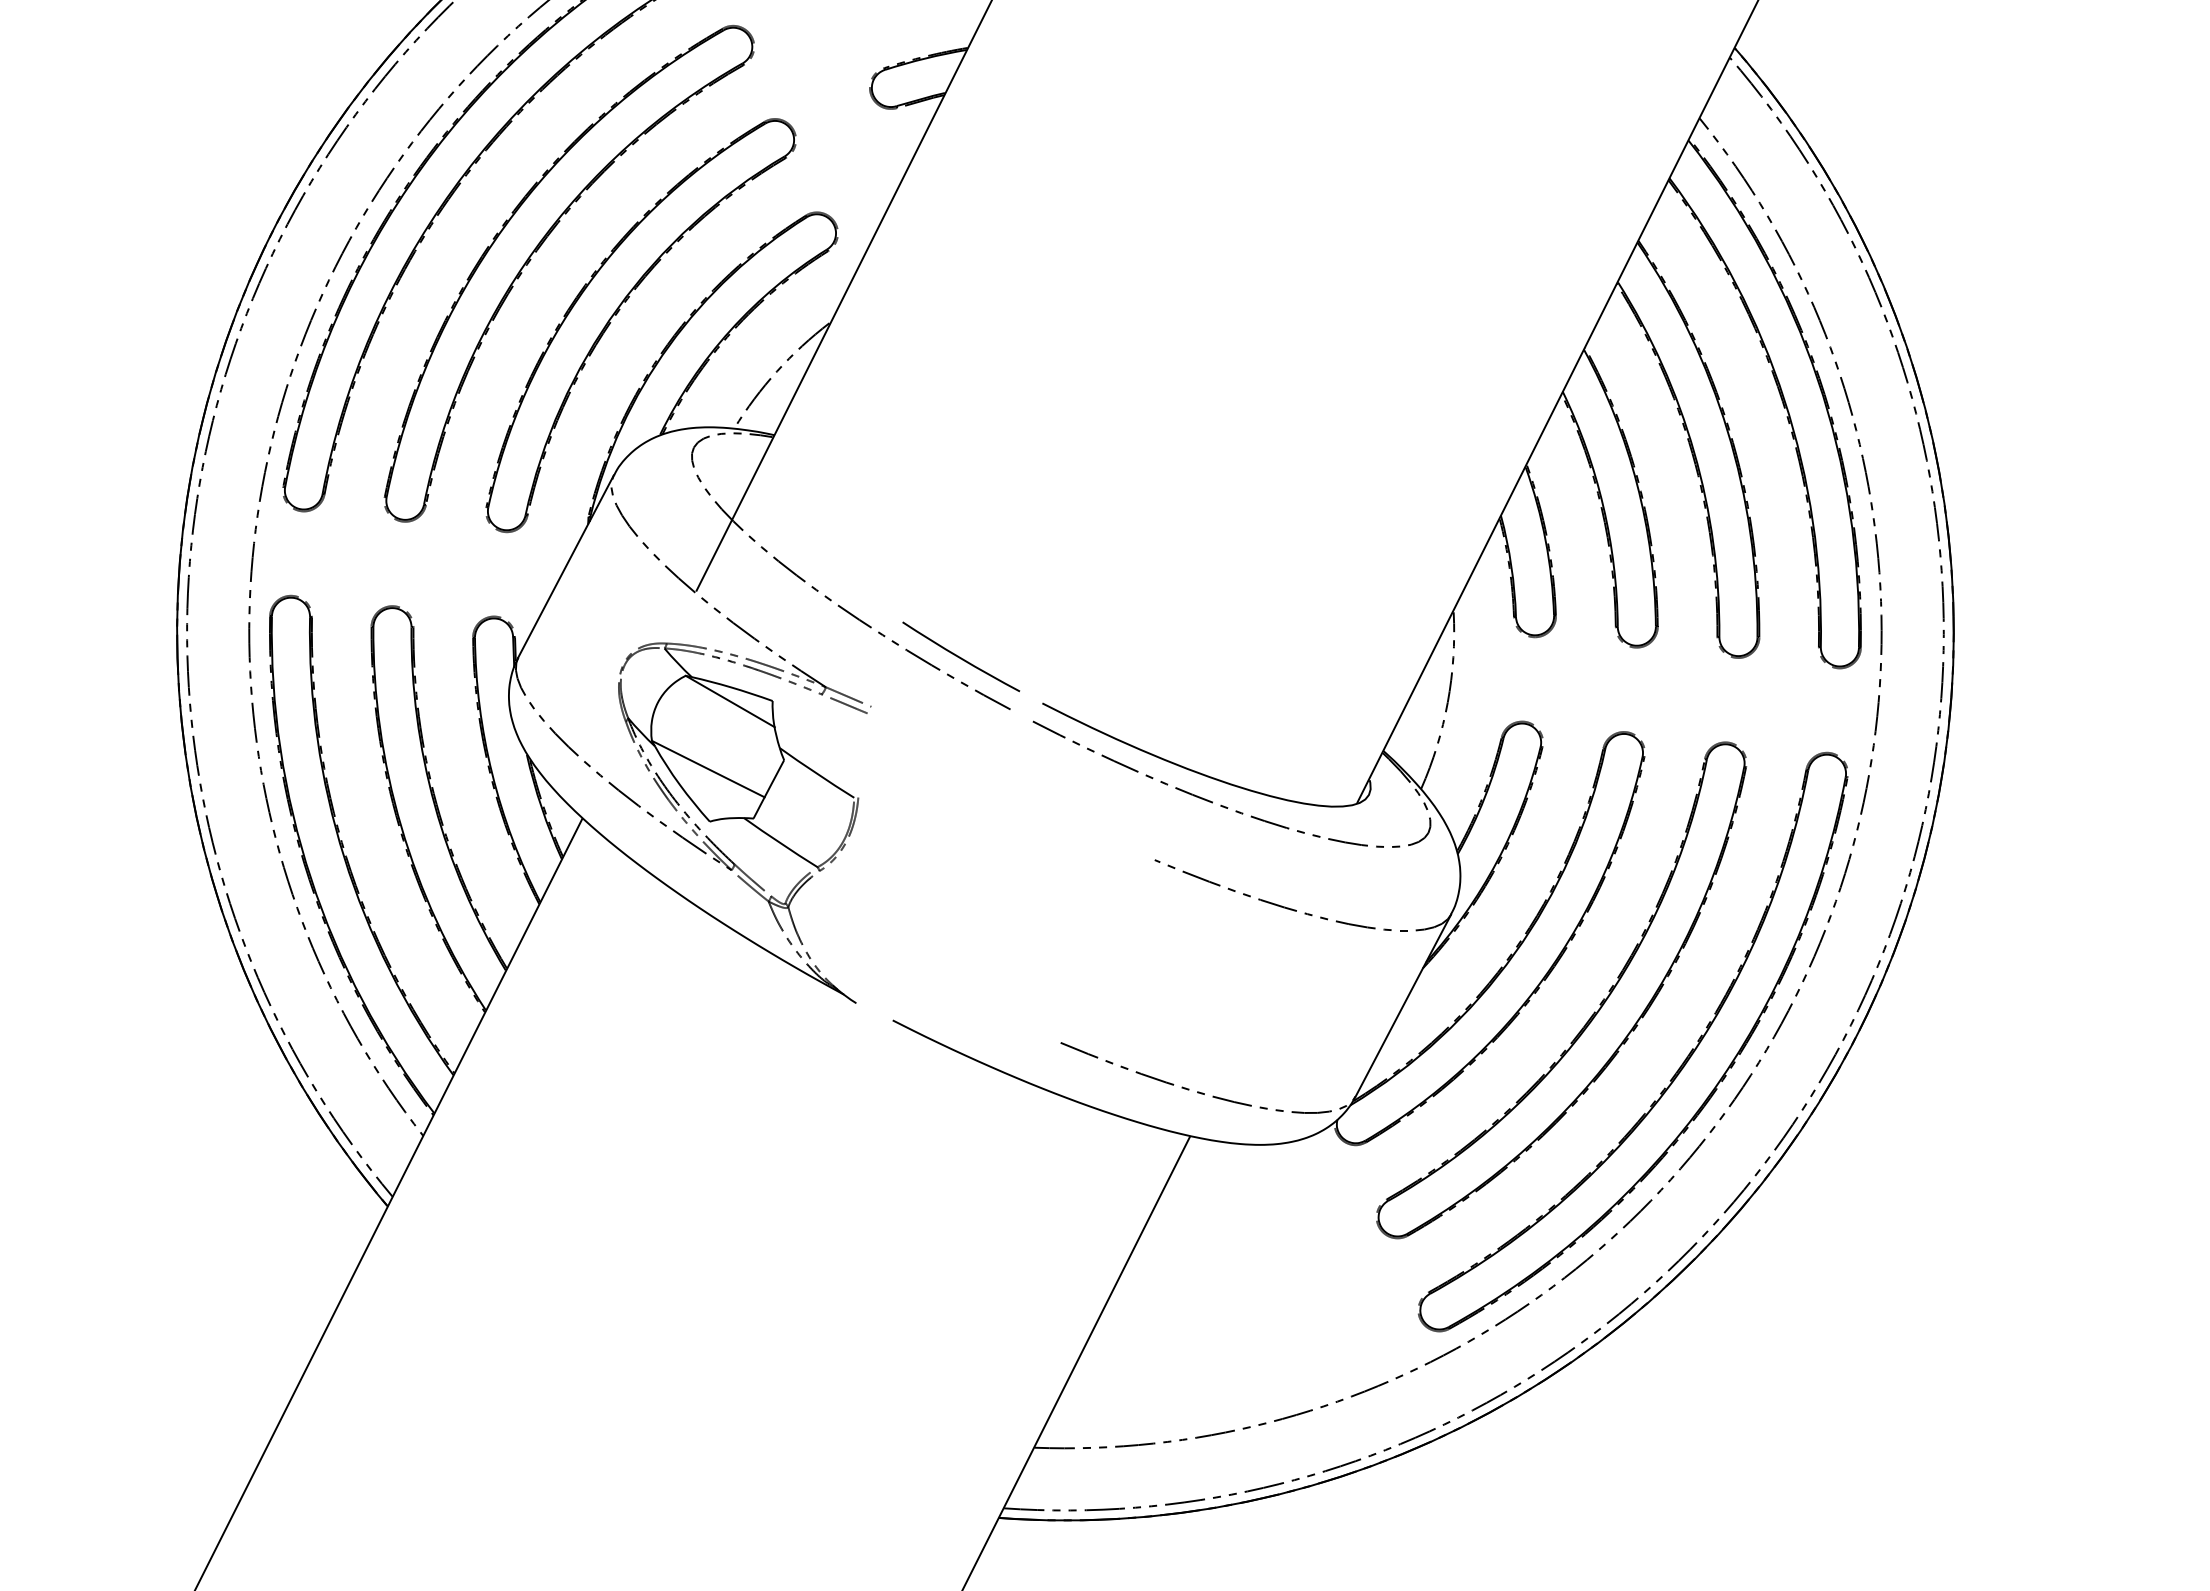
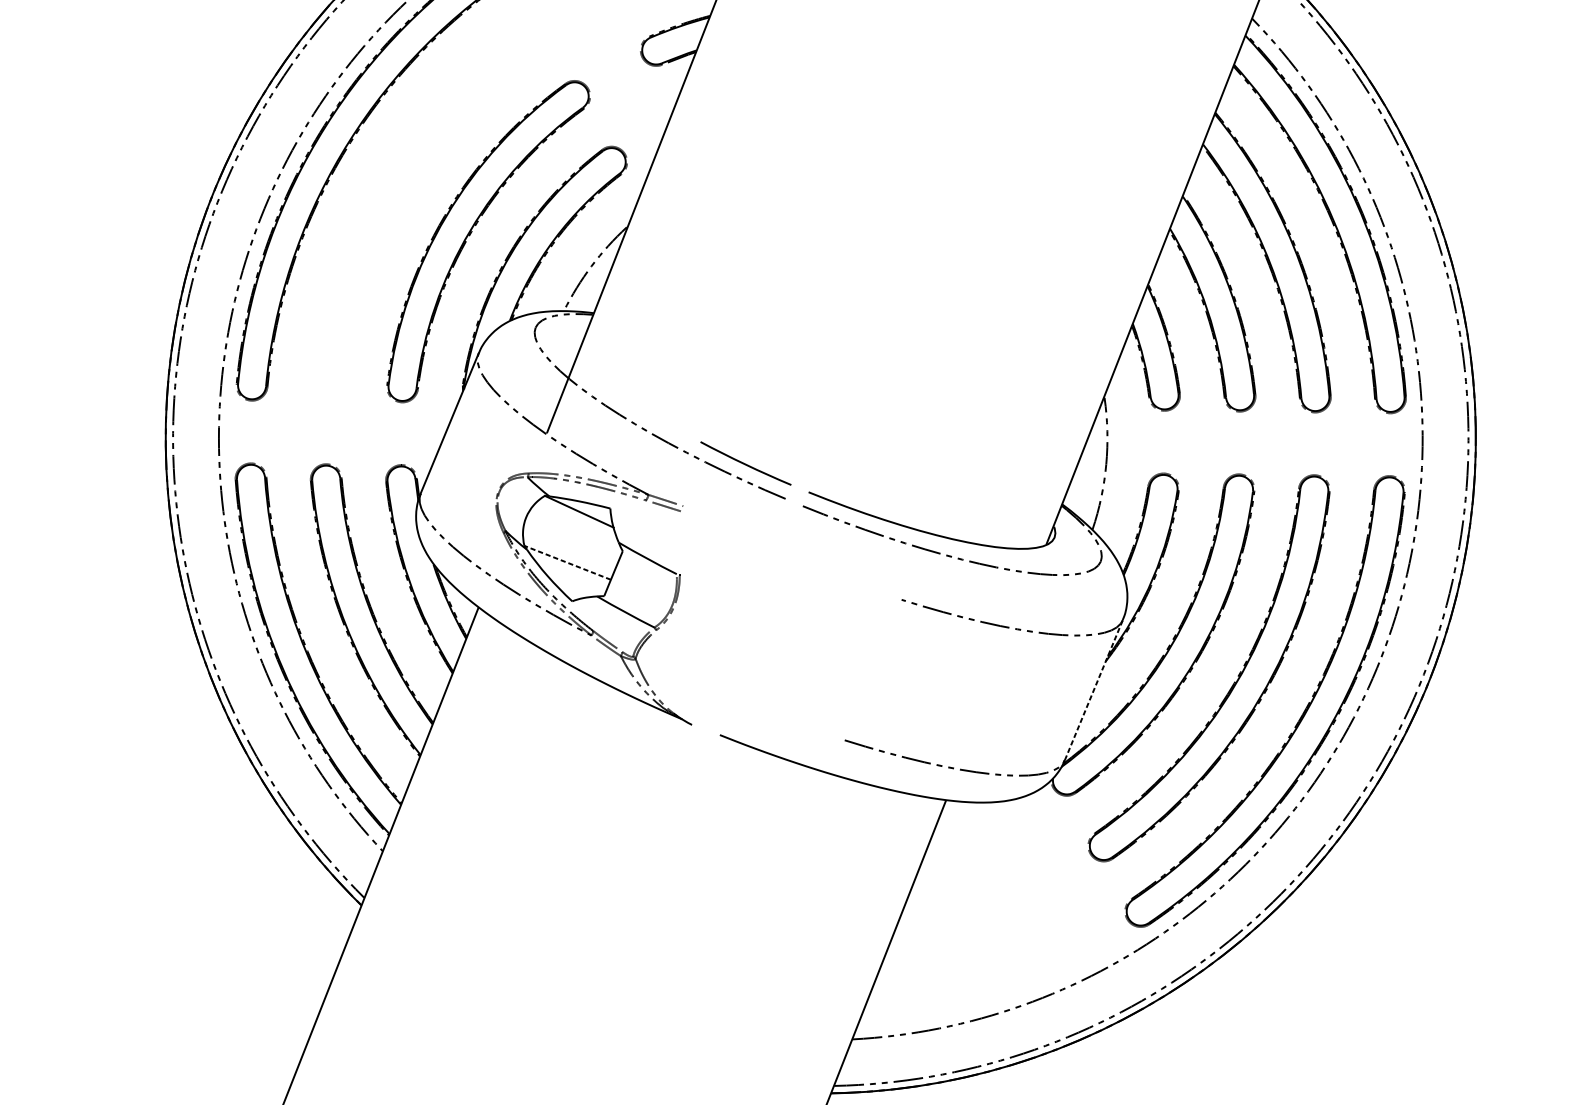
part: (537, 251) -> (407, 194), removed
line: (708, 769) -> (567, 563), solid -> dashed
line: (1403, 1005) -> (1094, 689), solid -> dashed

